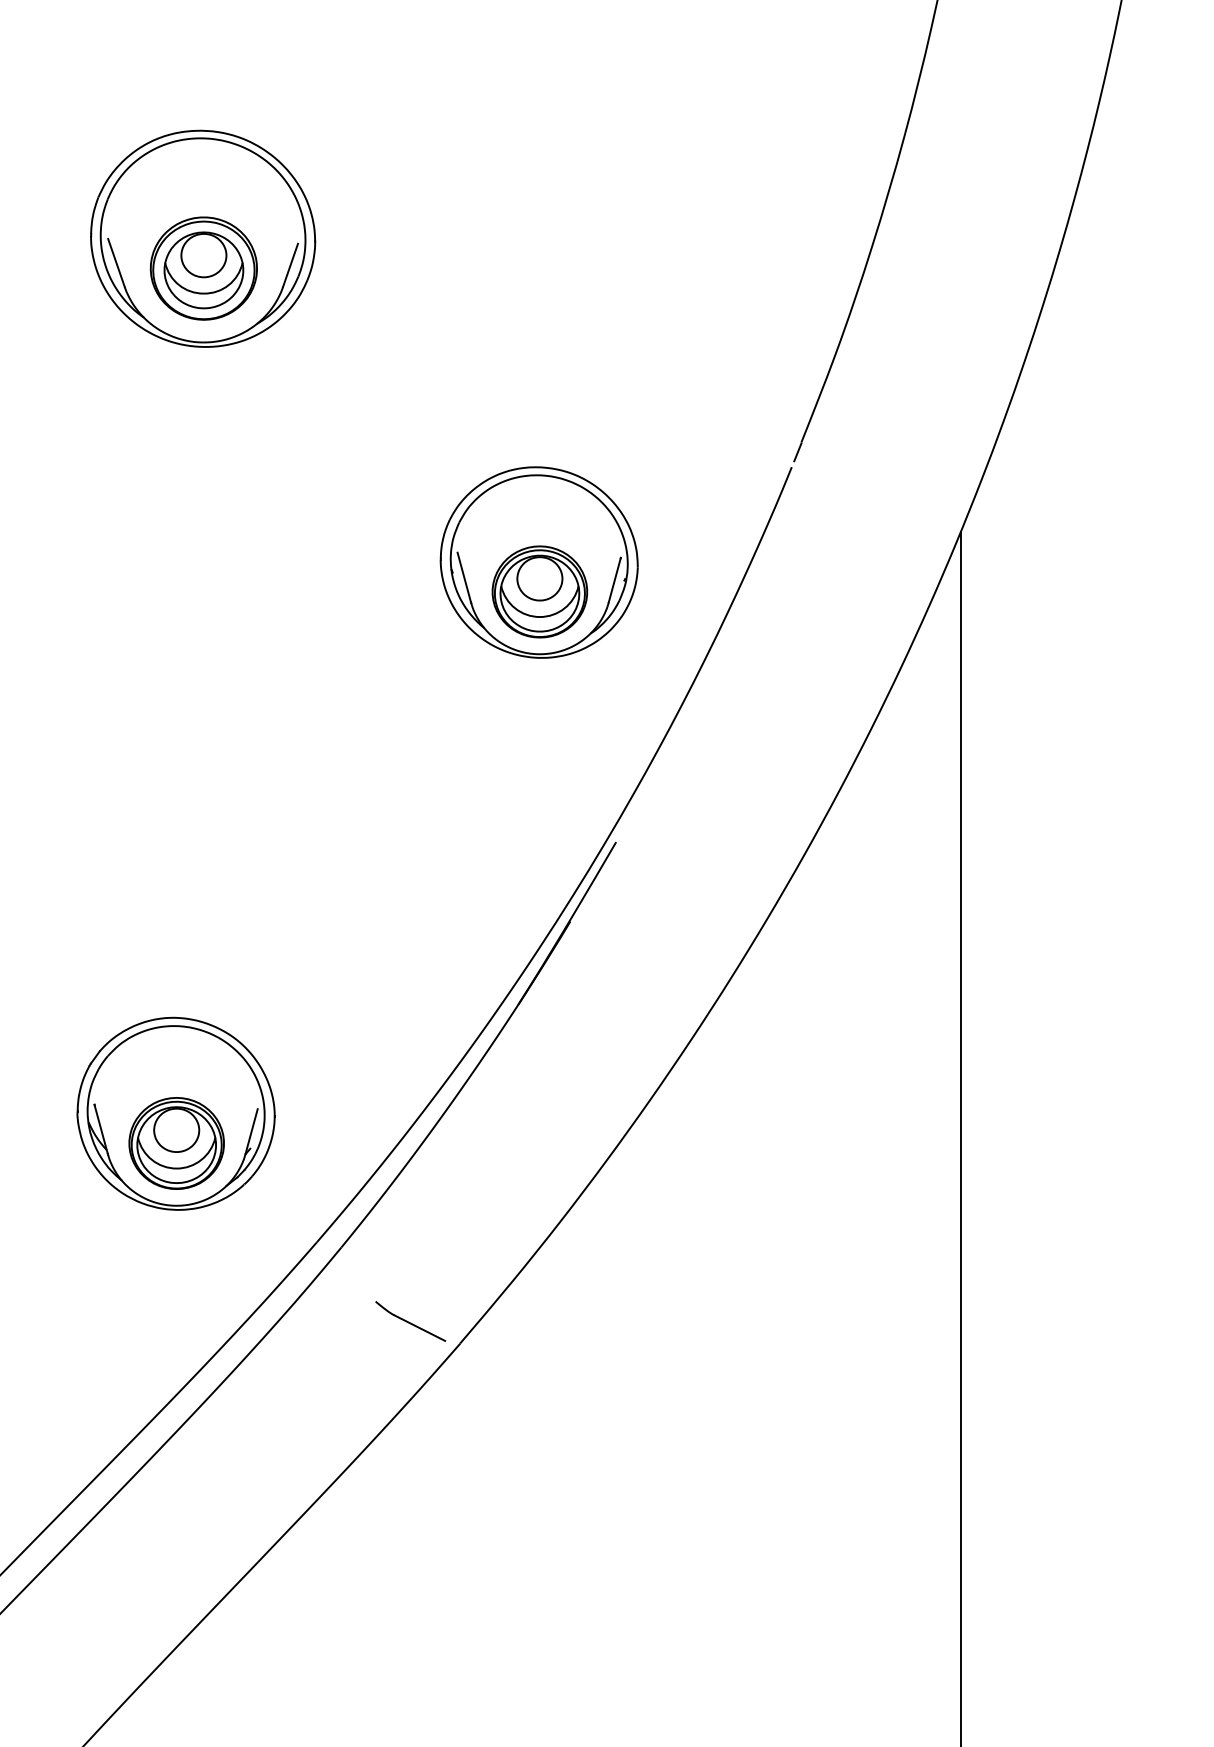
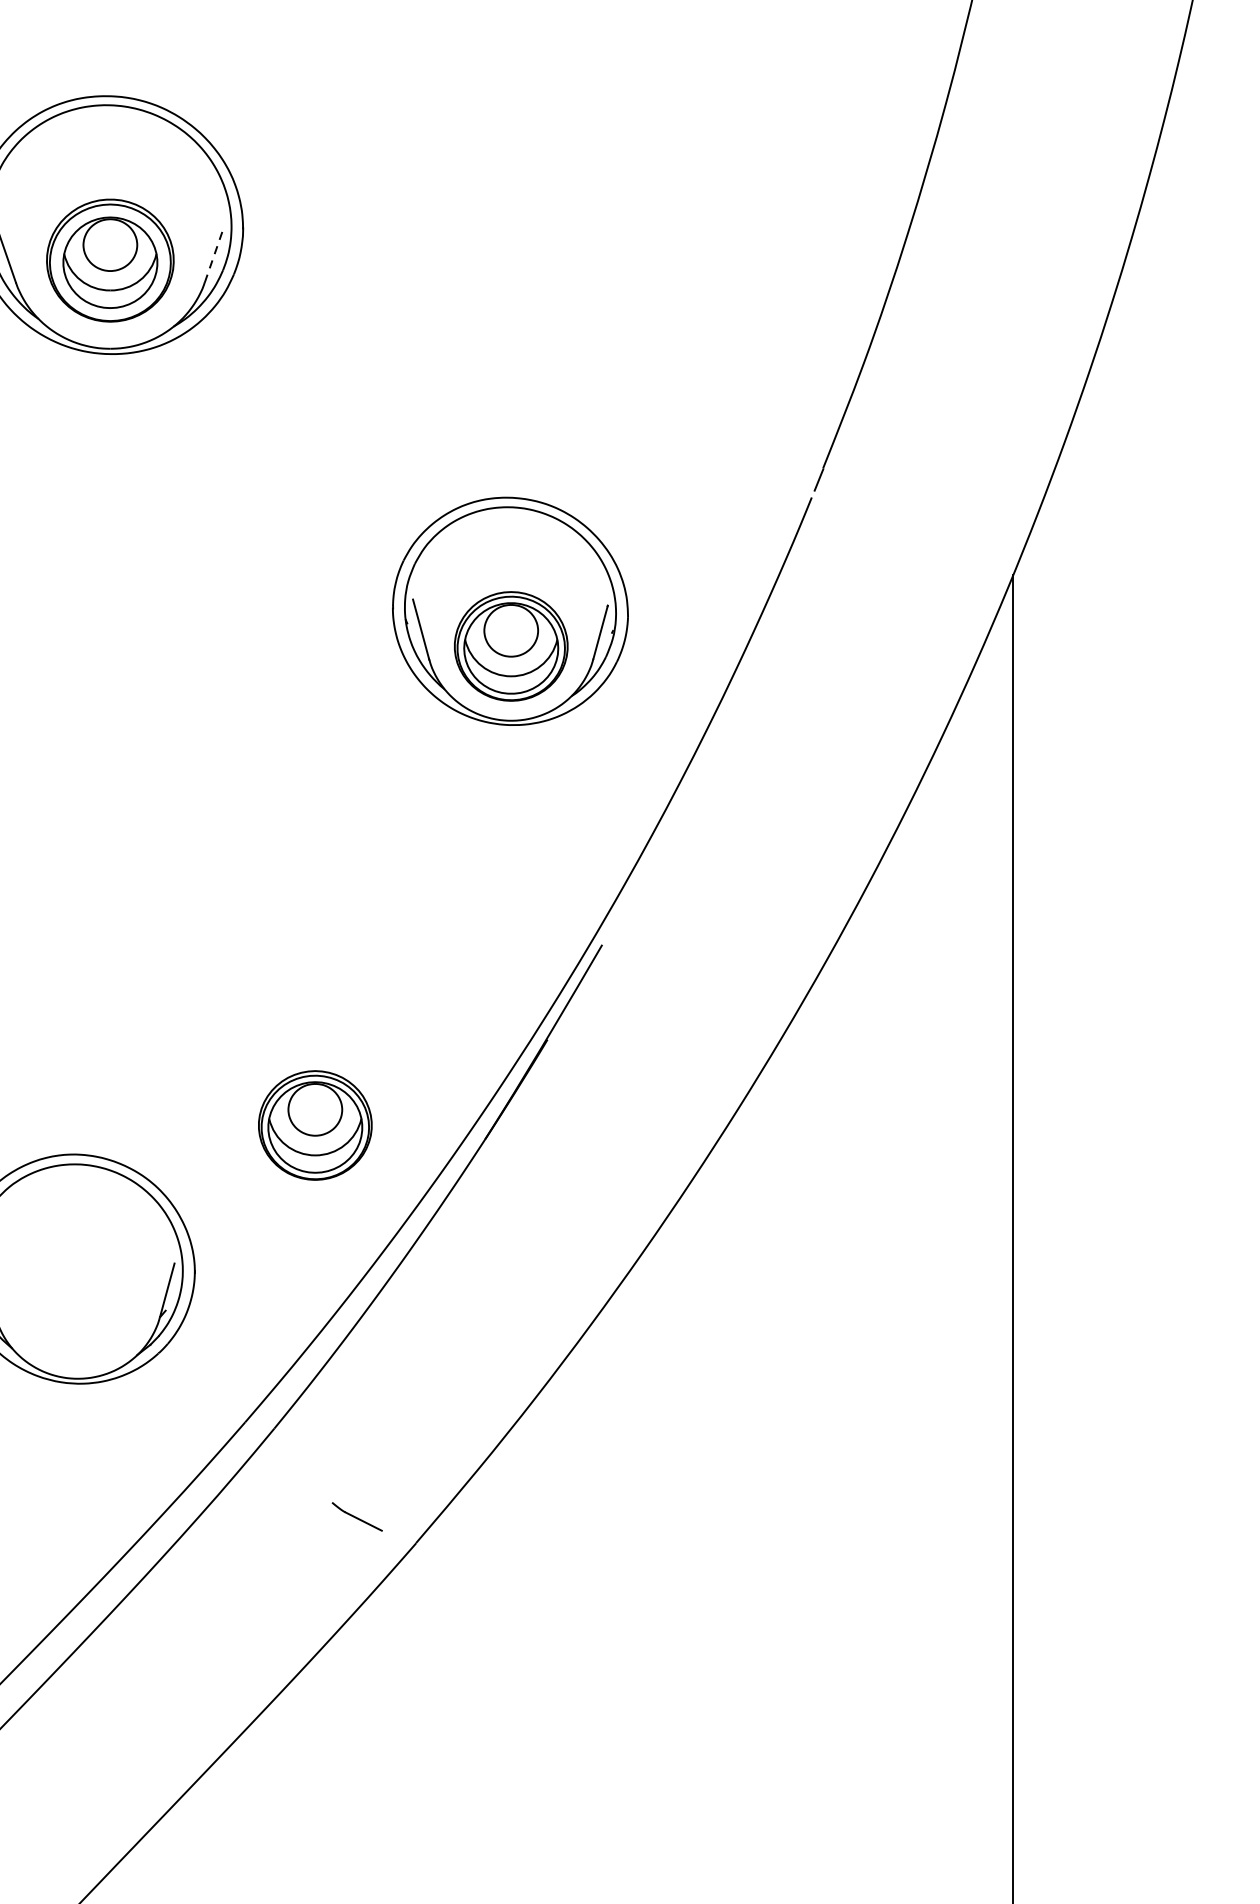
line: (290, 265) -> (213, 256), solid -> dashed
part: (176, 1143) -> (315, 1125), moved
part: (410, 1321) -> (356, 1516), size x0.6

